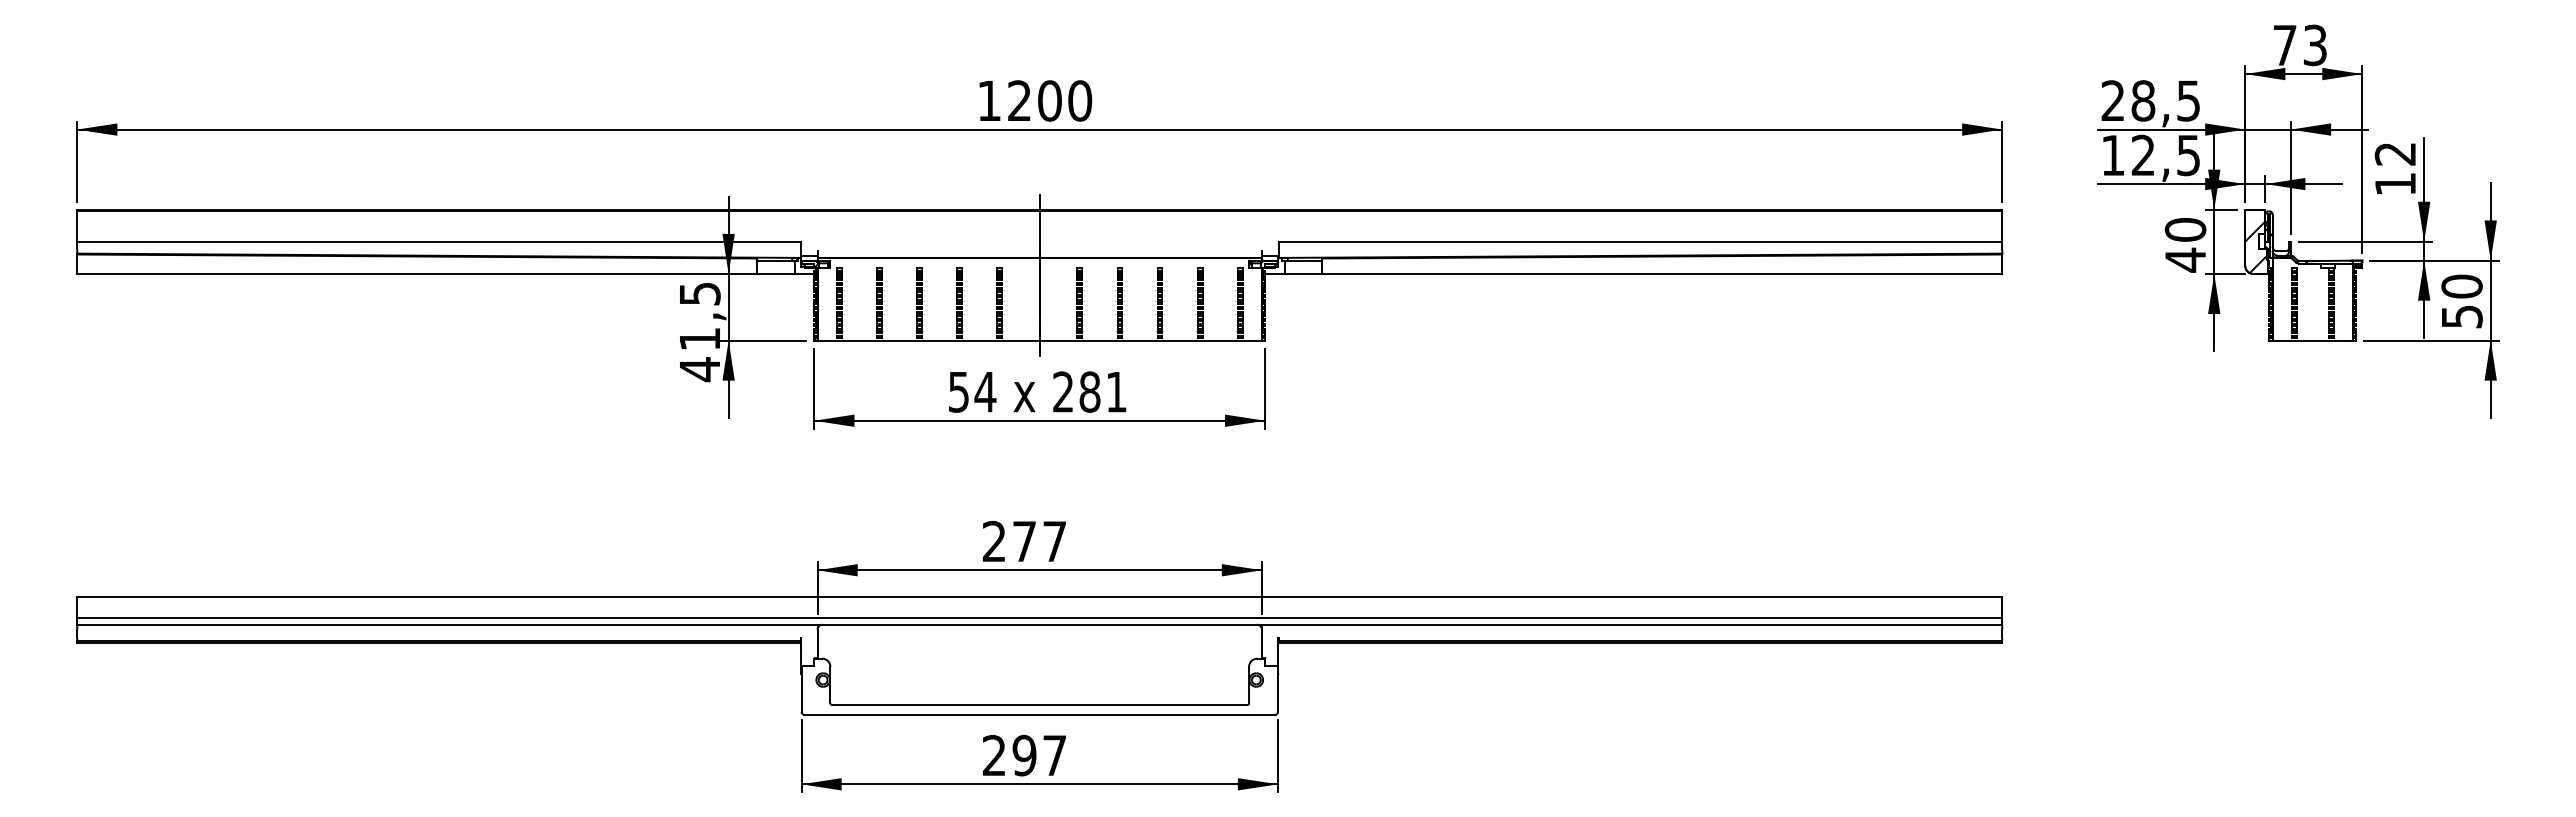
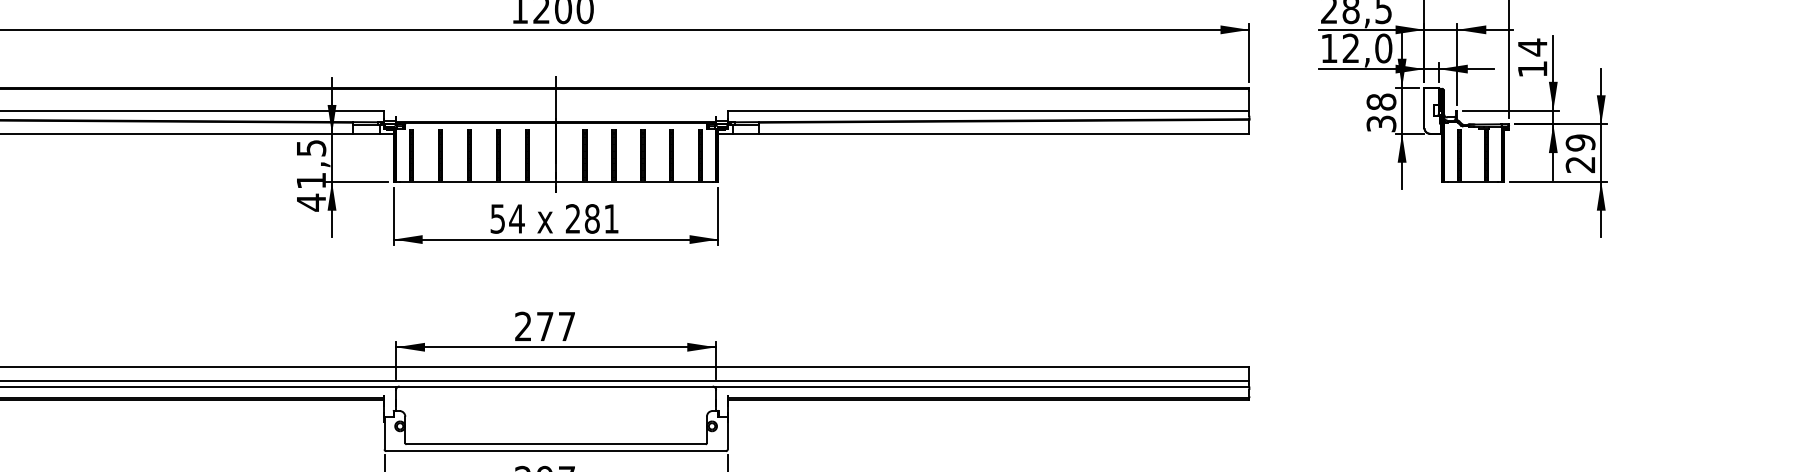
text: (2394, 153) -> (1531, 47), 12 -> 14
text: (2188, 155) -> (1383, 48), 12,5 -> 12,0
text: (2185, 245) -> (1381, 113), 40 -> 38
hatch: (2256, 247) -> (1432, 114), removed
text: (2461, 301) -> (1580, 153), 50 -> 29

